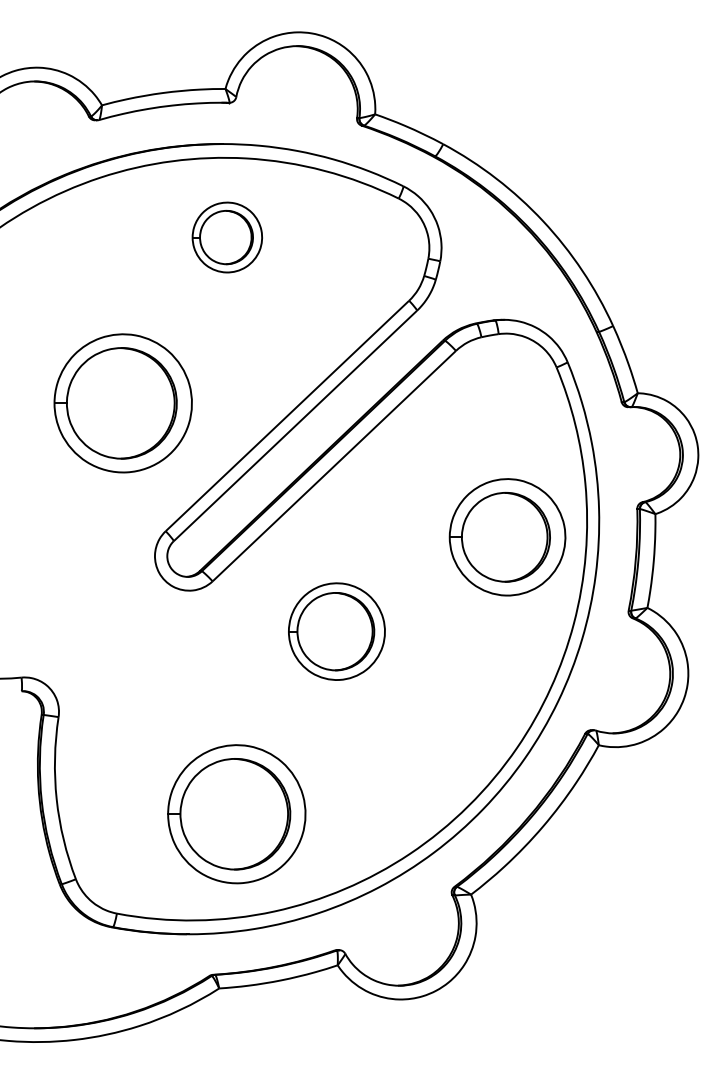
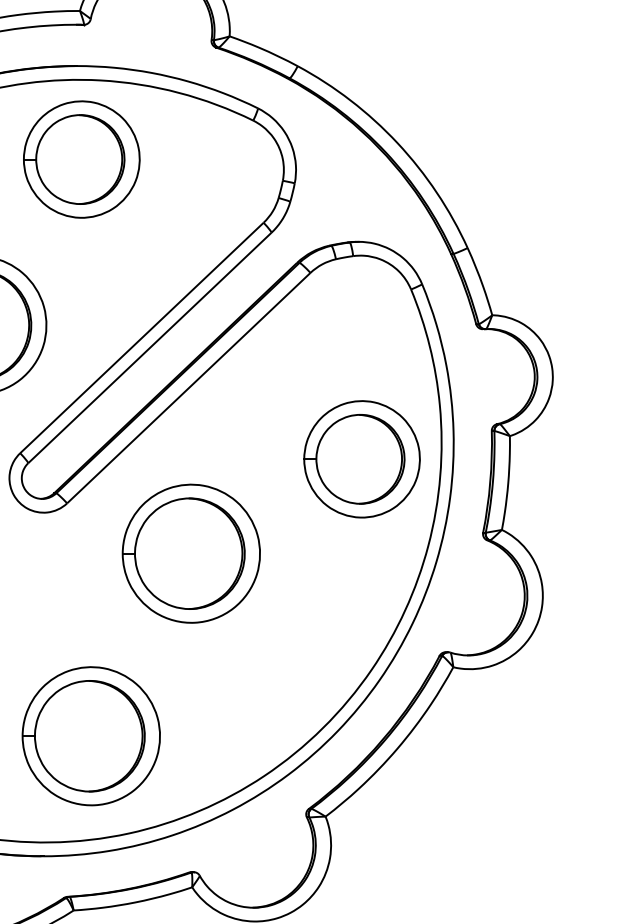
part: (227, 237) -> (81, 159), size x1.67
part: (336, 631) -> (190, 553), size x1.43

